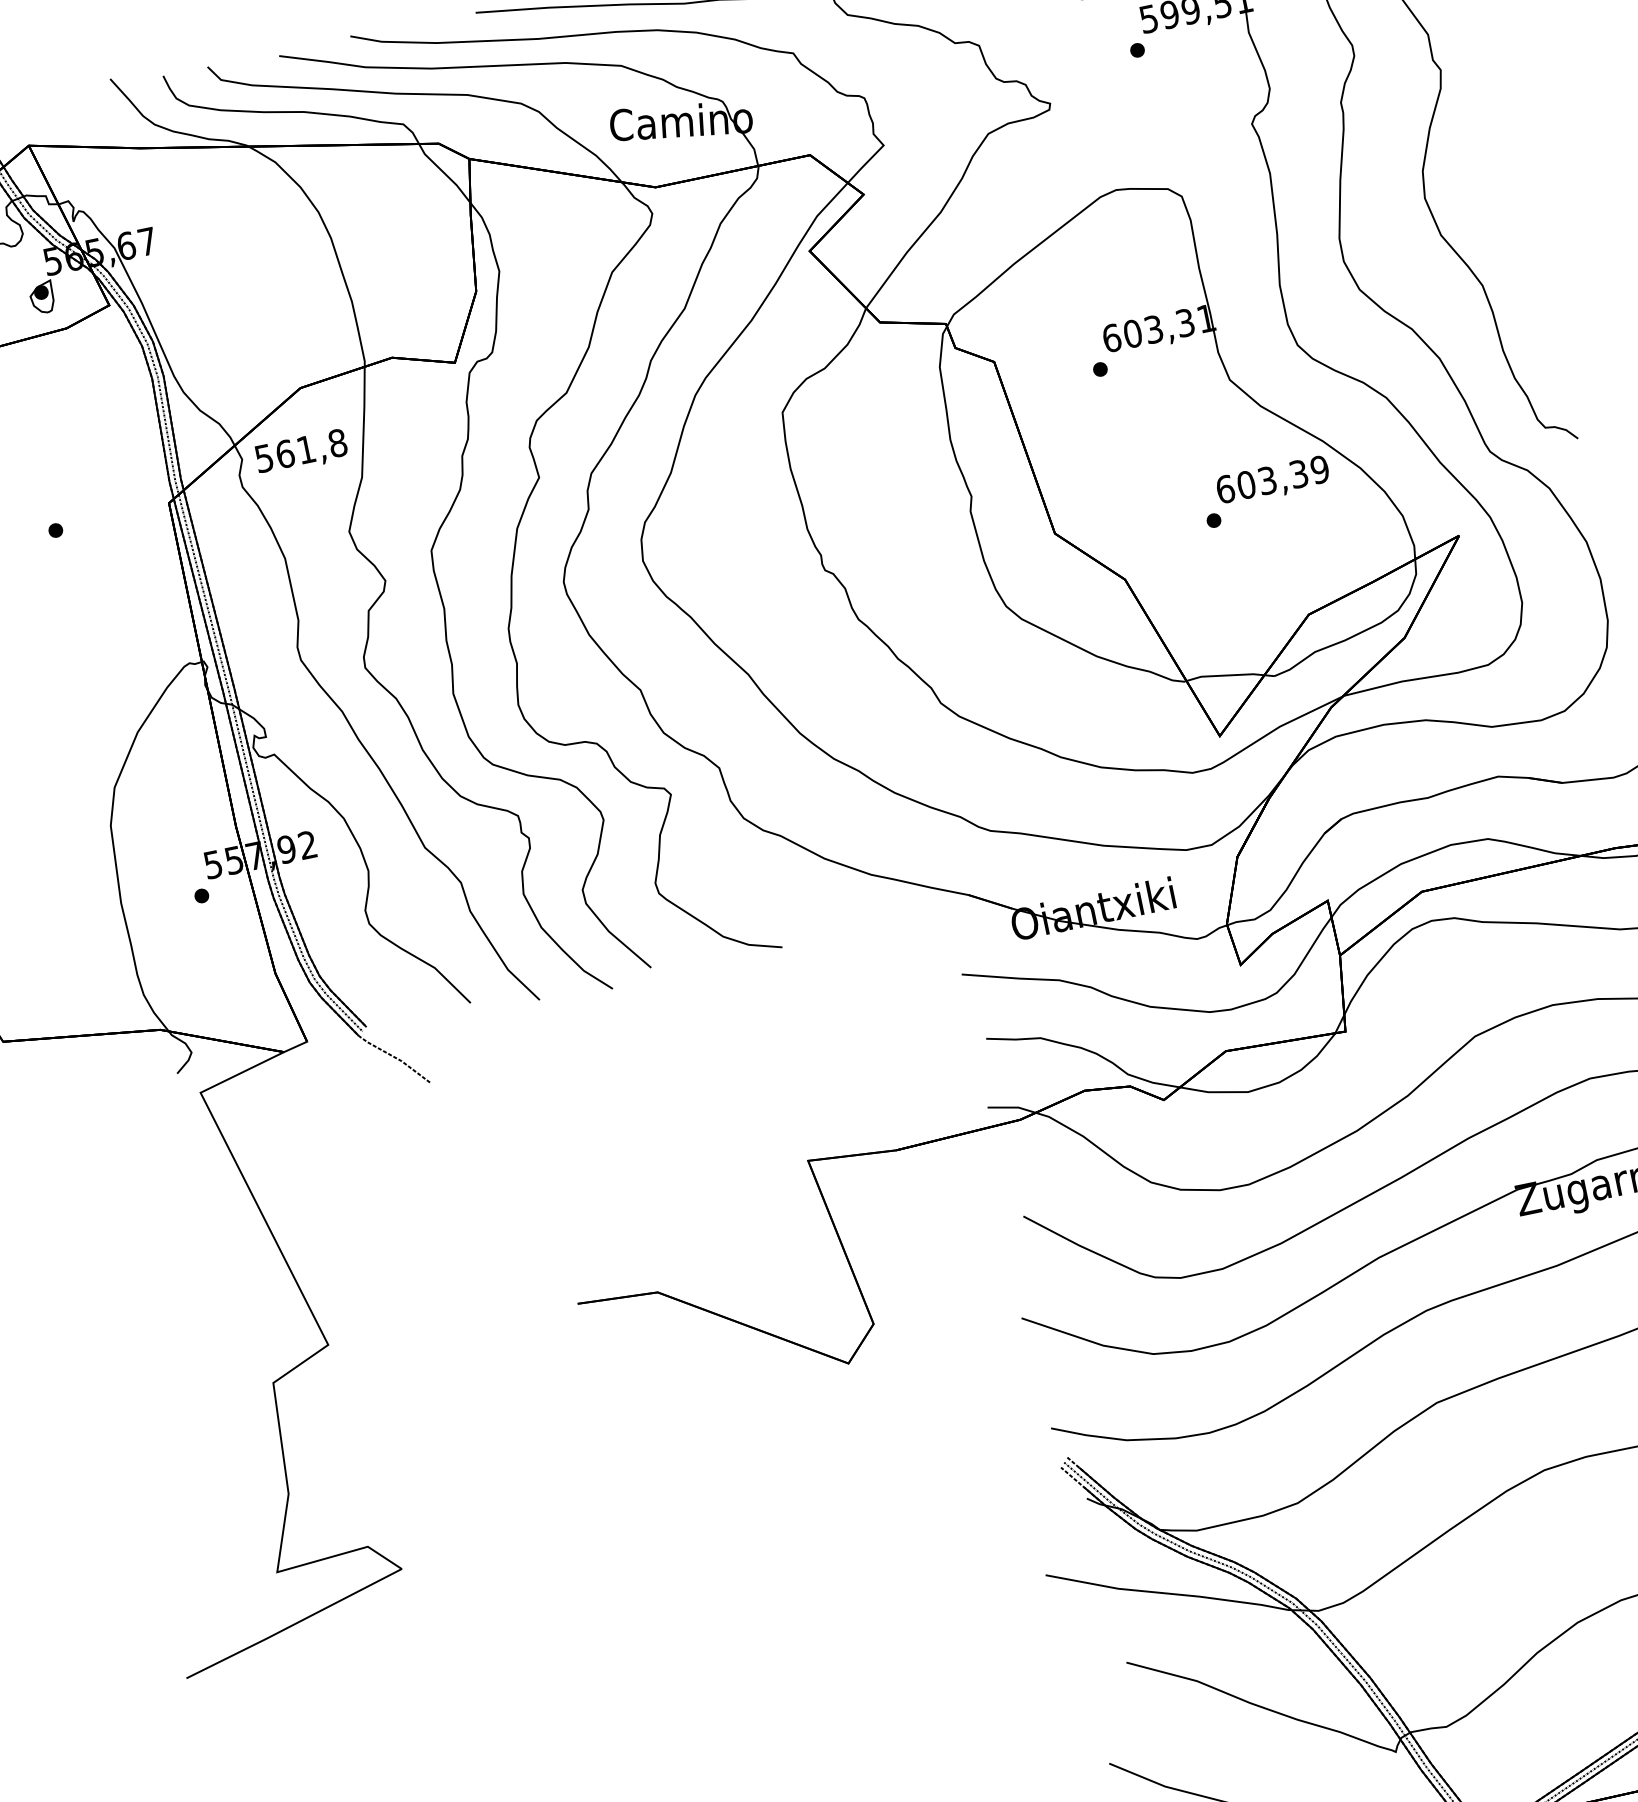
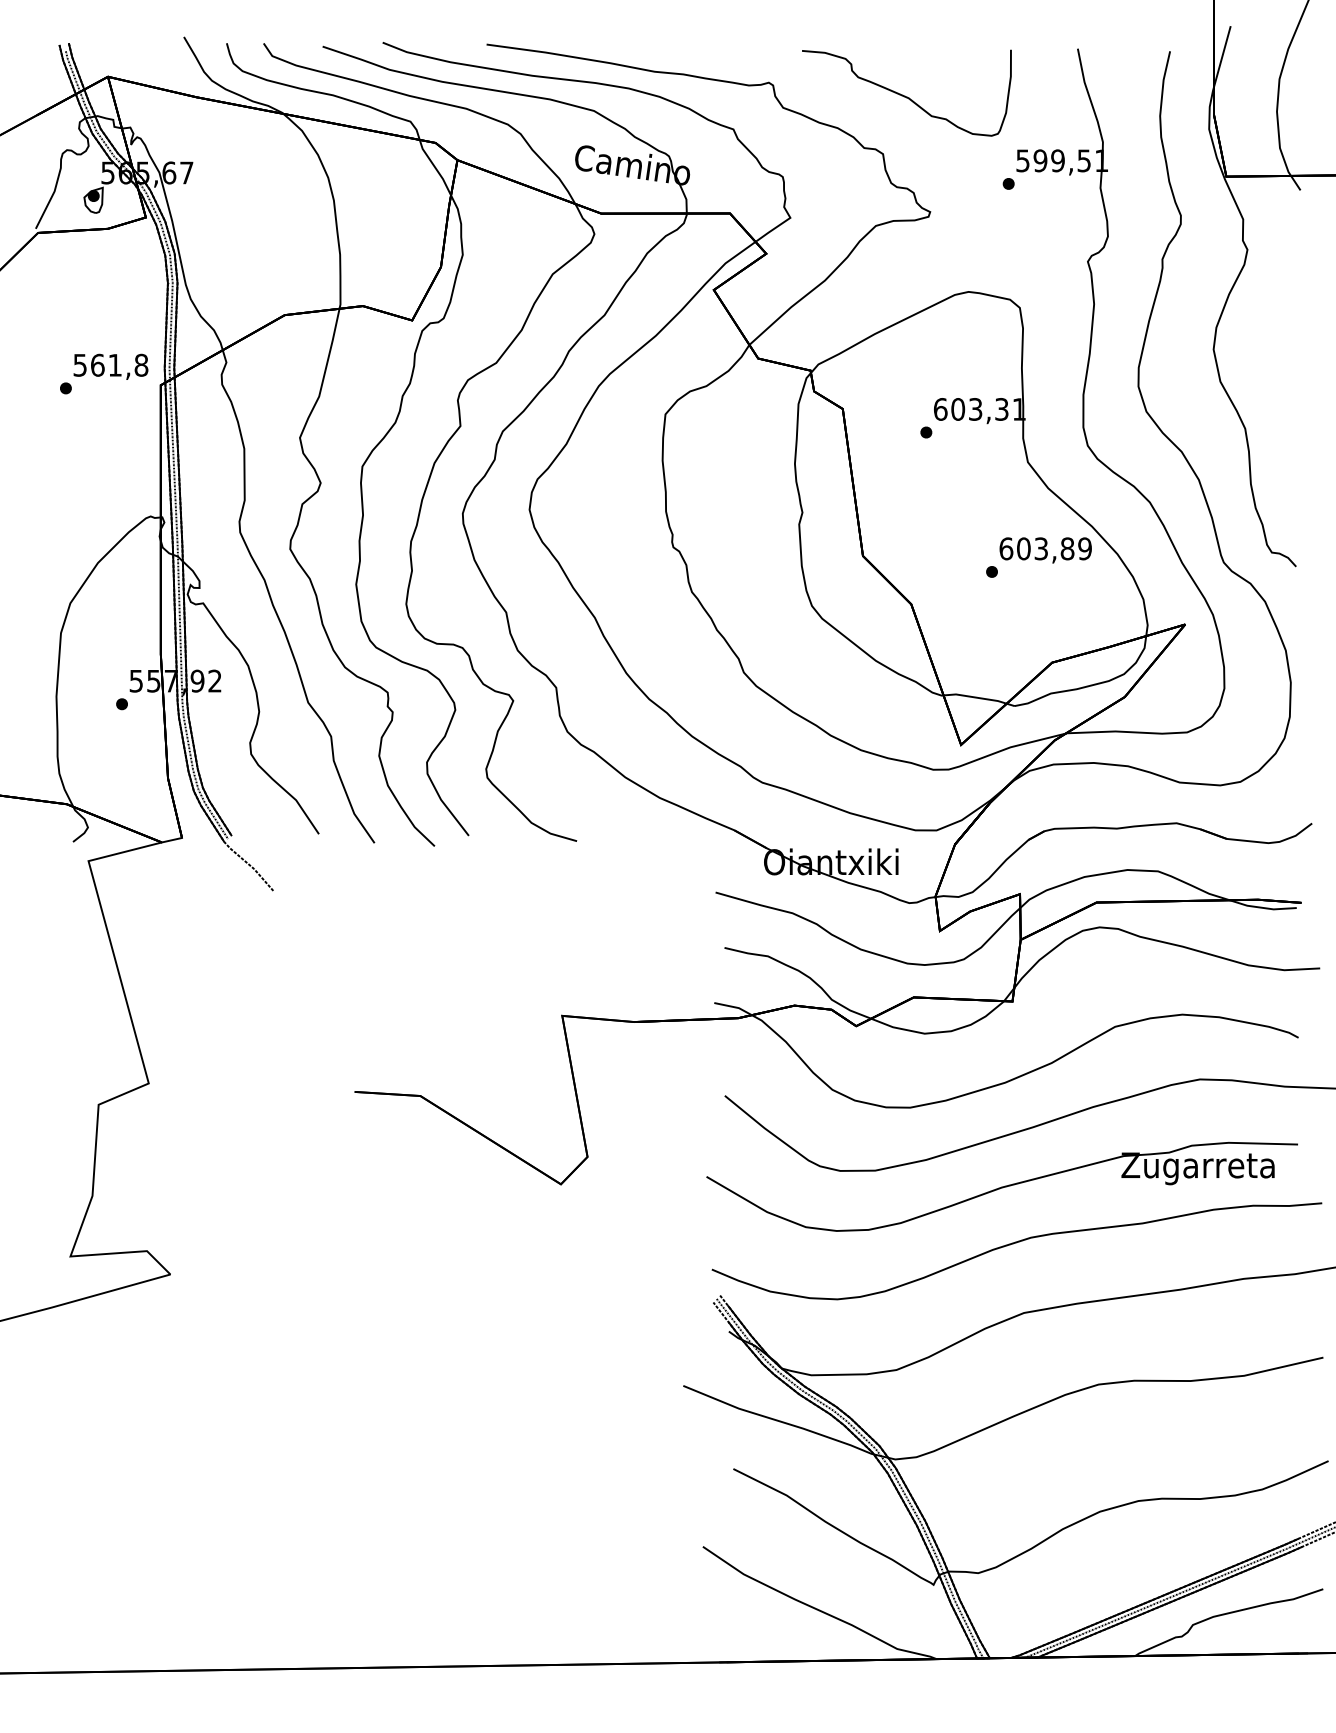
text: (300, 452) -> (110, 366), moved
text: (1298, 473) -> (1067, 548), 603,39 -> 603,89

